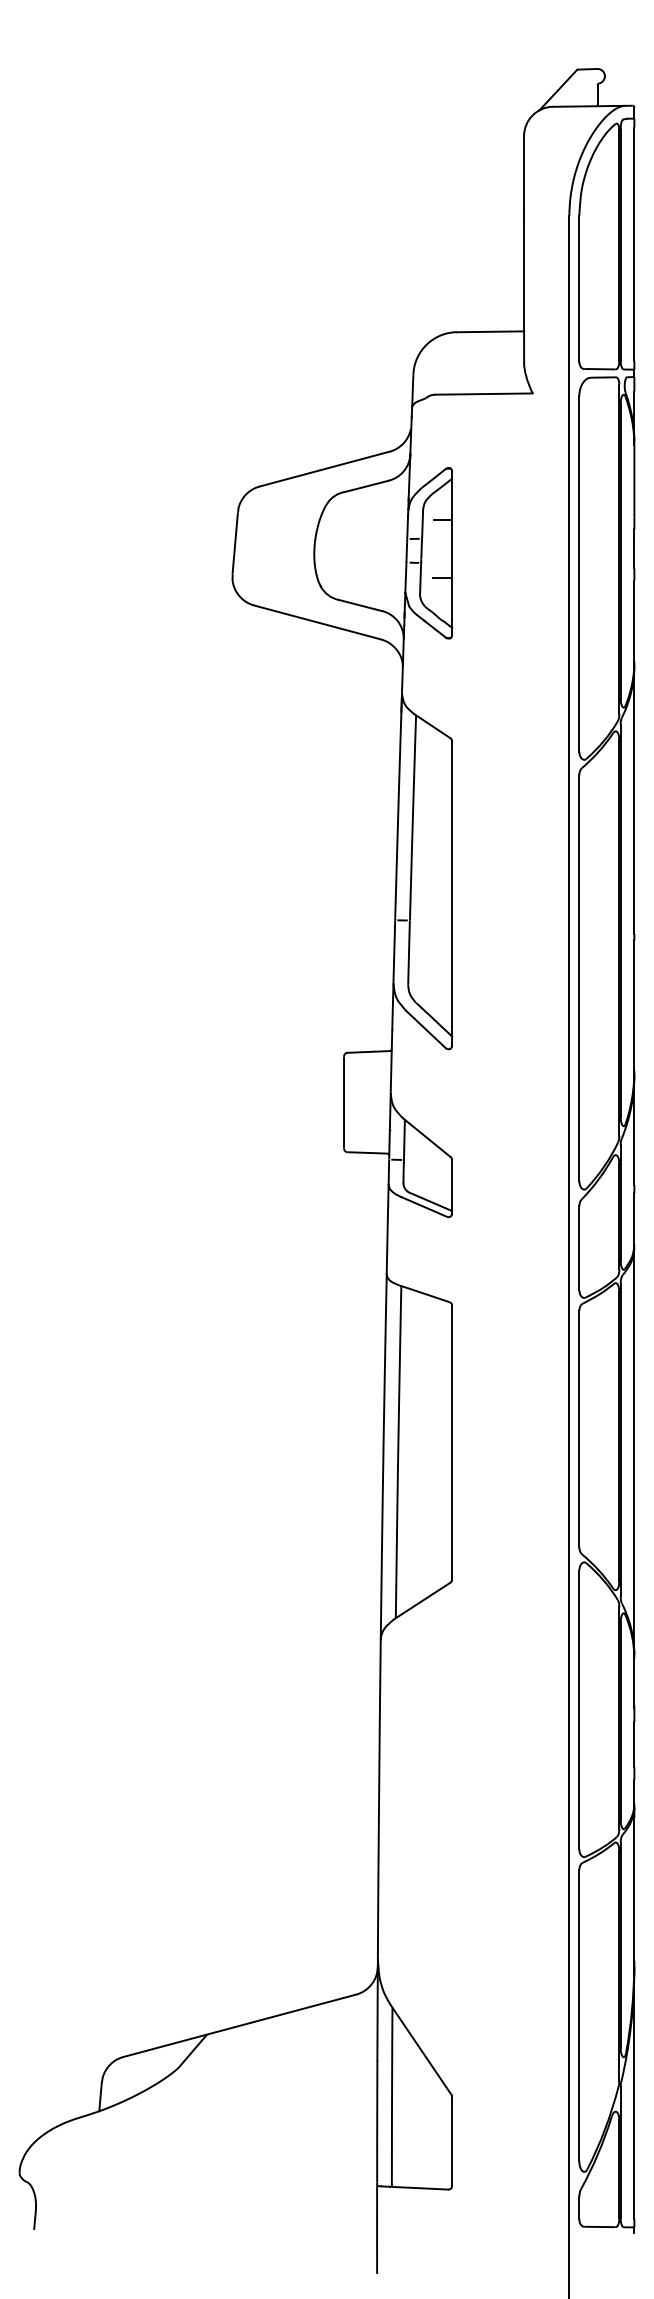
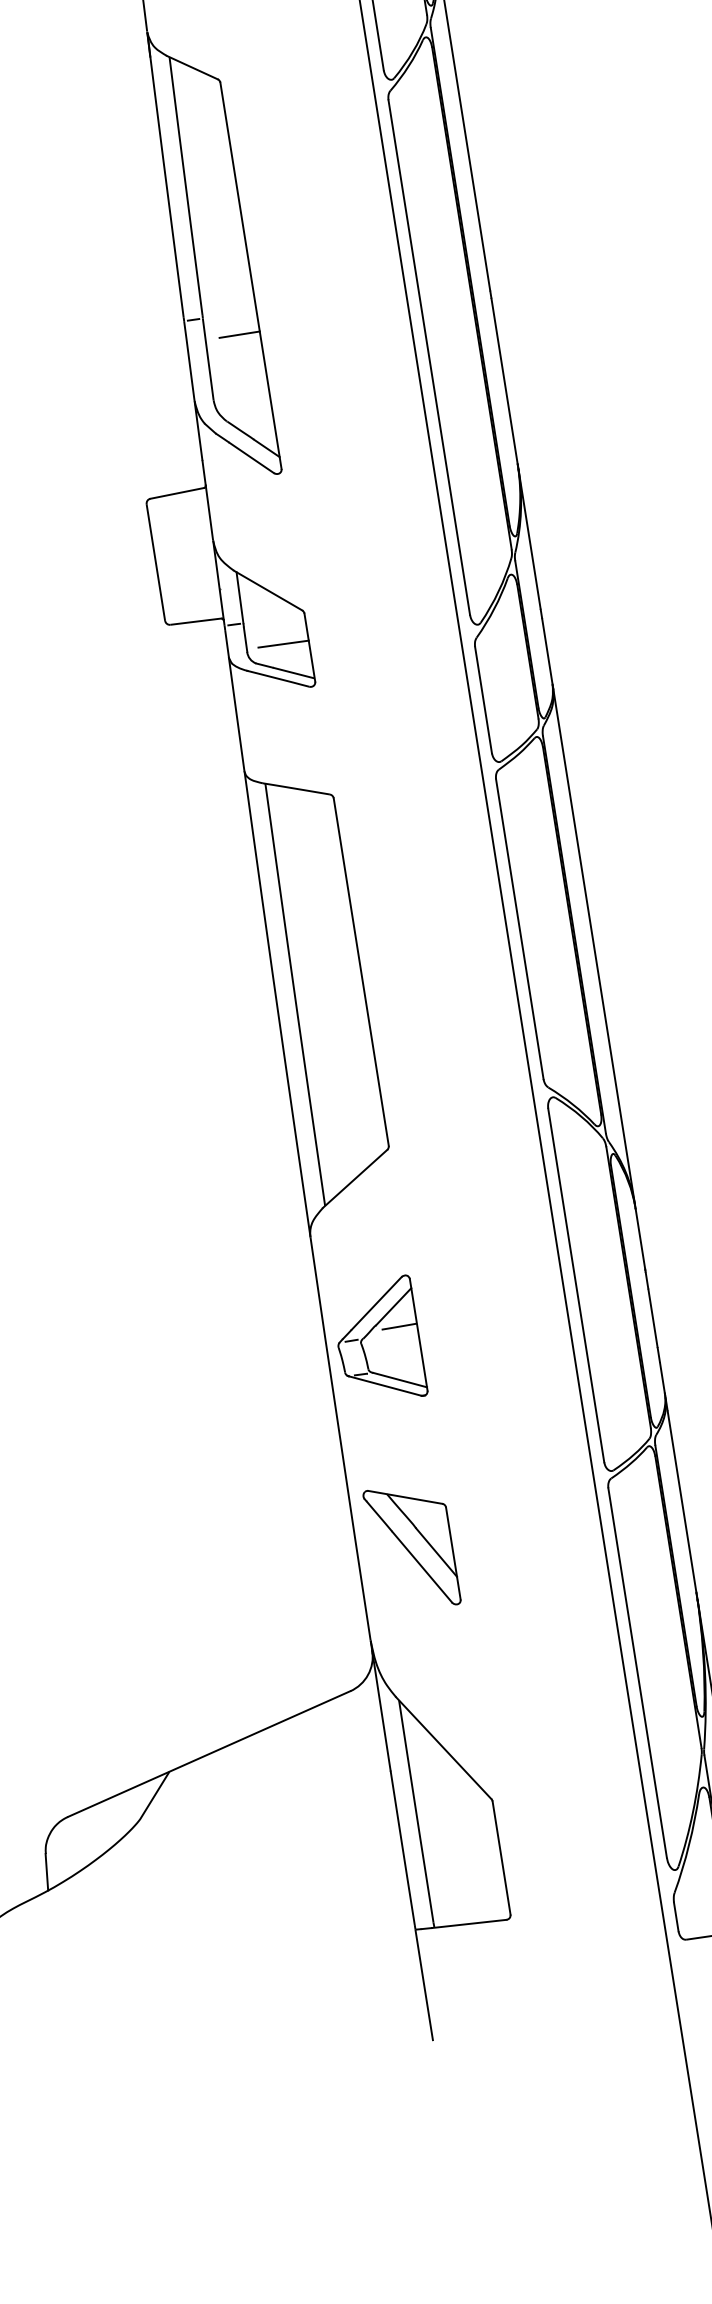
line: (436, 937) -> (240, 334), added
line: (432, 1180) -> (283, 643), added
part: (420, 1728) -> (378, 1340), added
part: (421, 1891) -> (412, 1547), added

